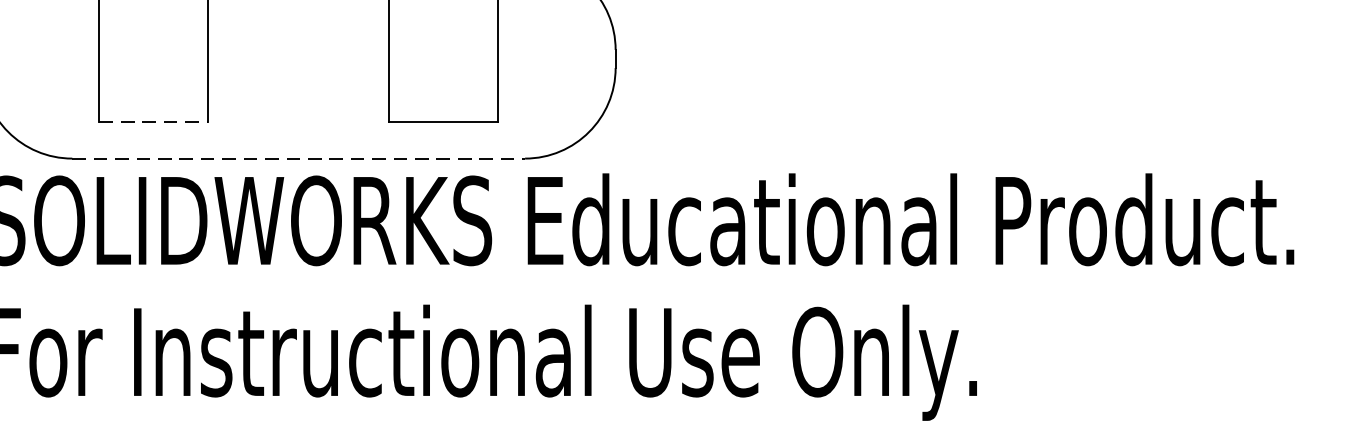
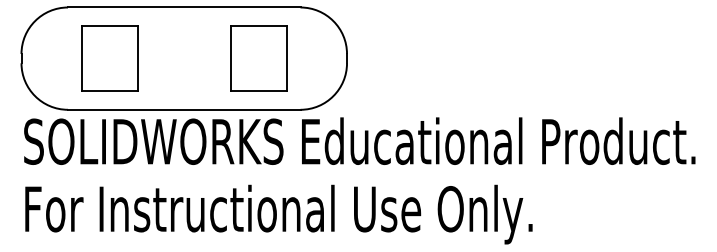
line: (153, 122) -> (109, 91), dashed -> solid
line: (299, 158) -> (184, 109), dashed -> solid

